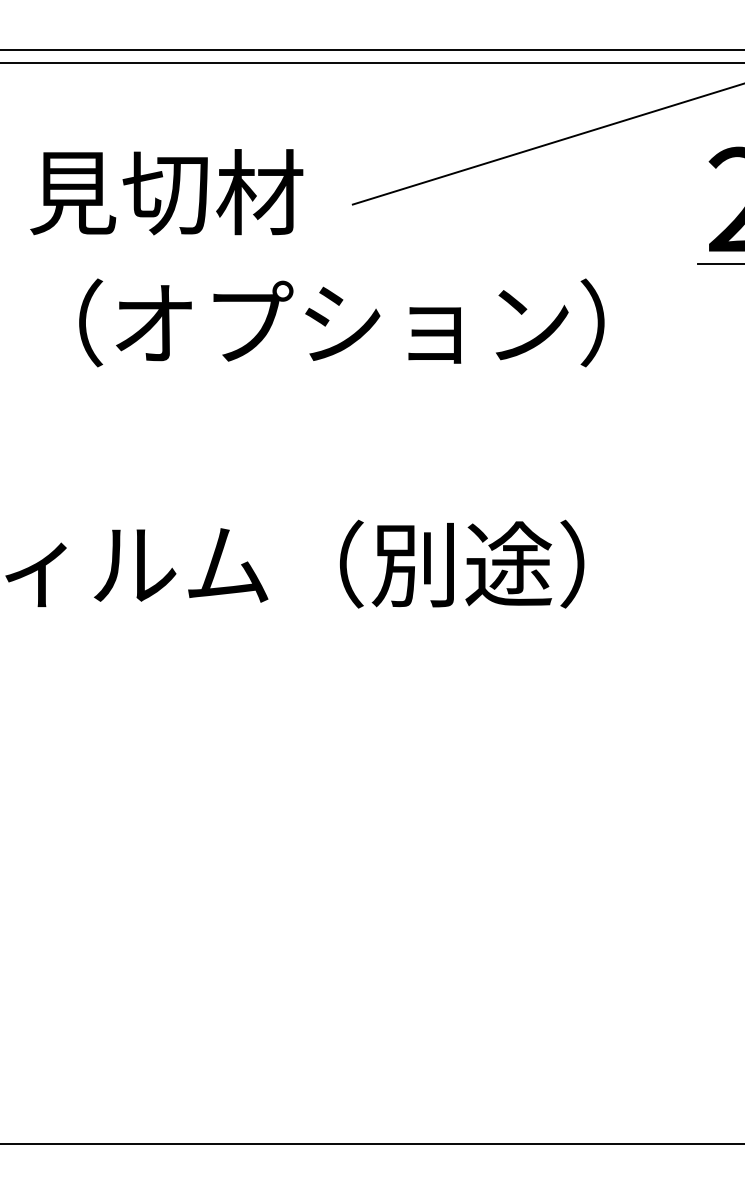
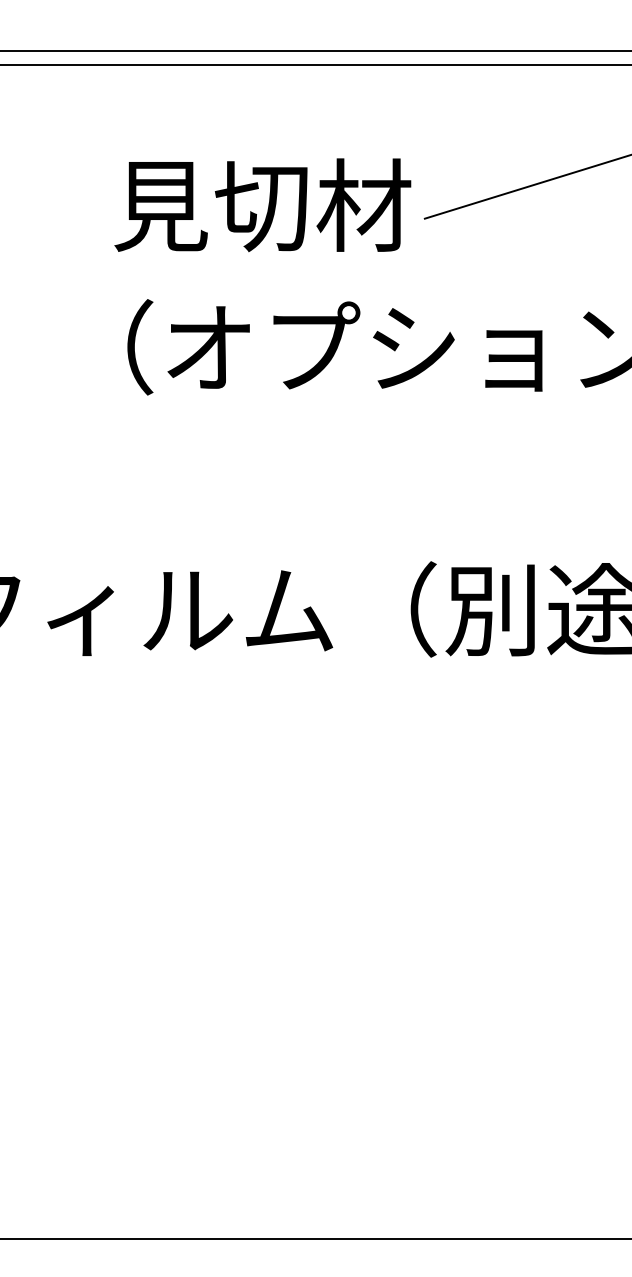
text: (166, 192) -> (262, 205), moved

